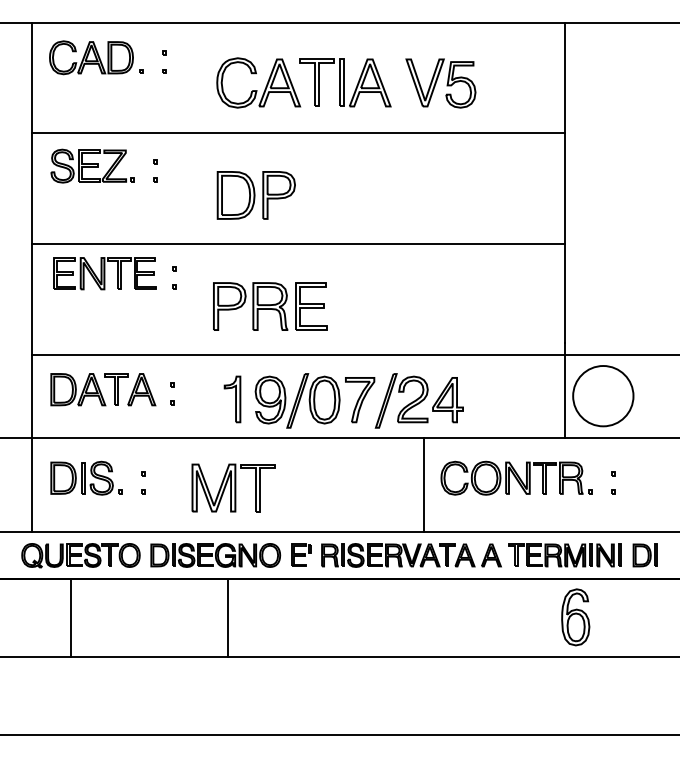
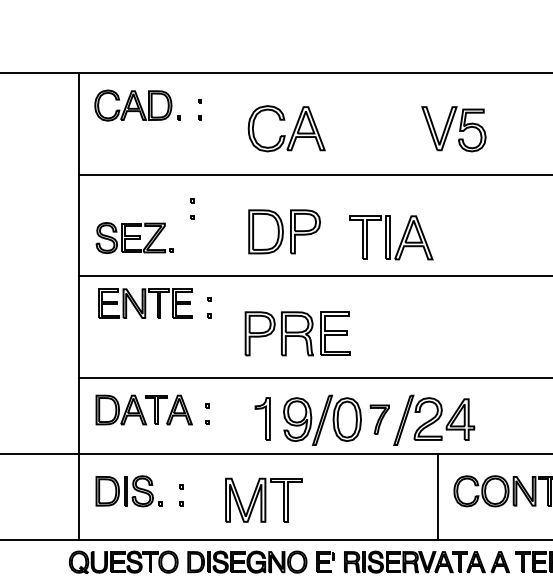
part: (345, 82) -> (391, 237), moved
part: (92, 165) -> (134, 237), moved
part: (360, 400) -> (380, 419), size x0.7

